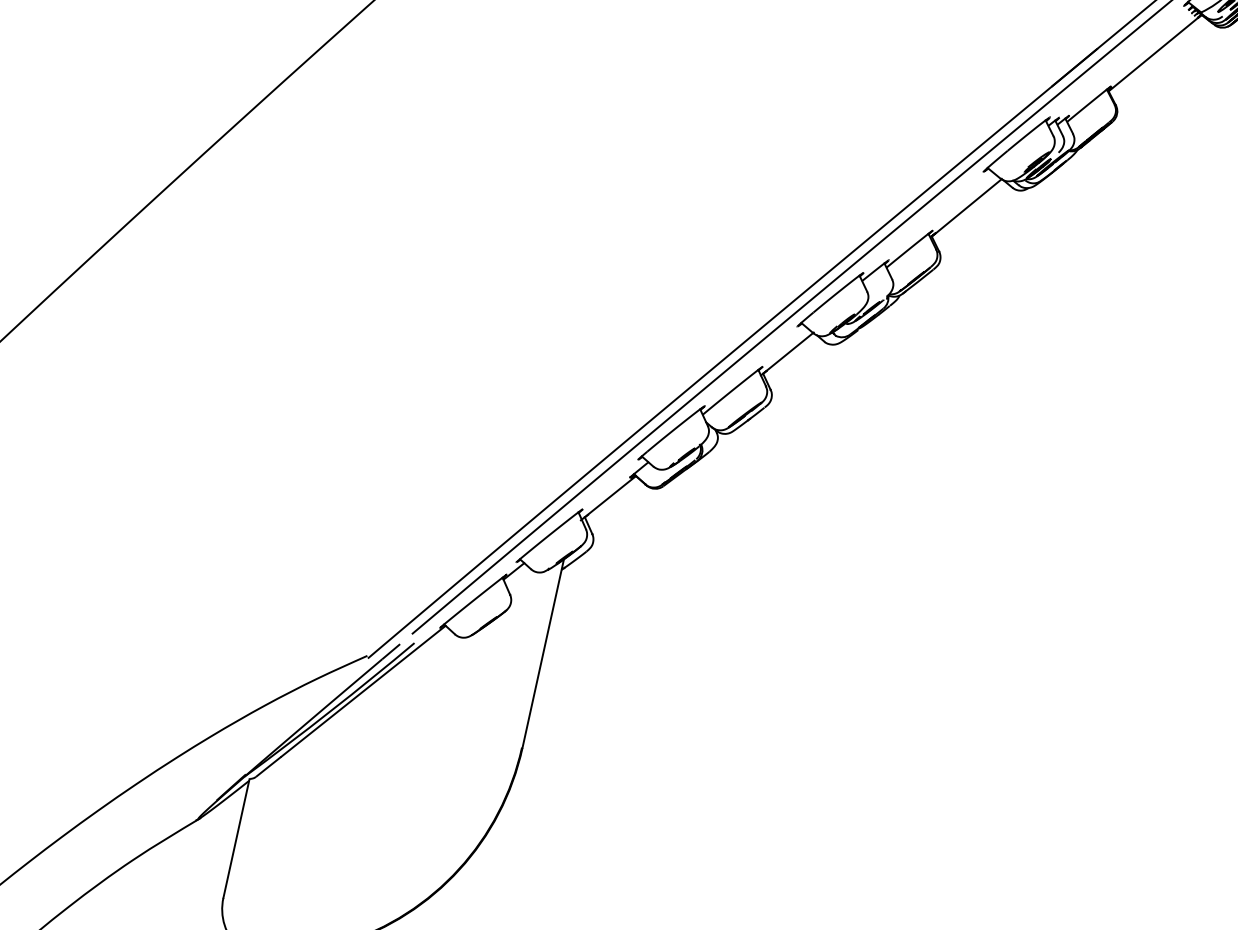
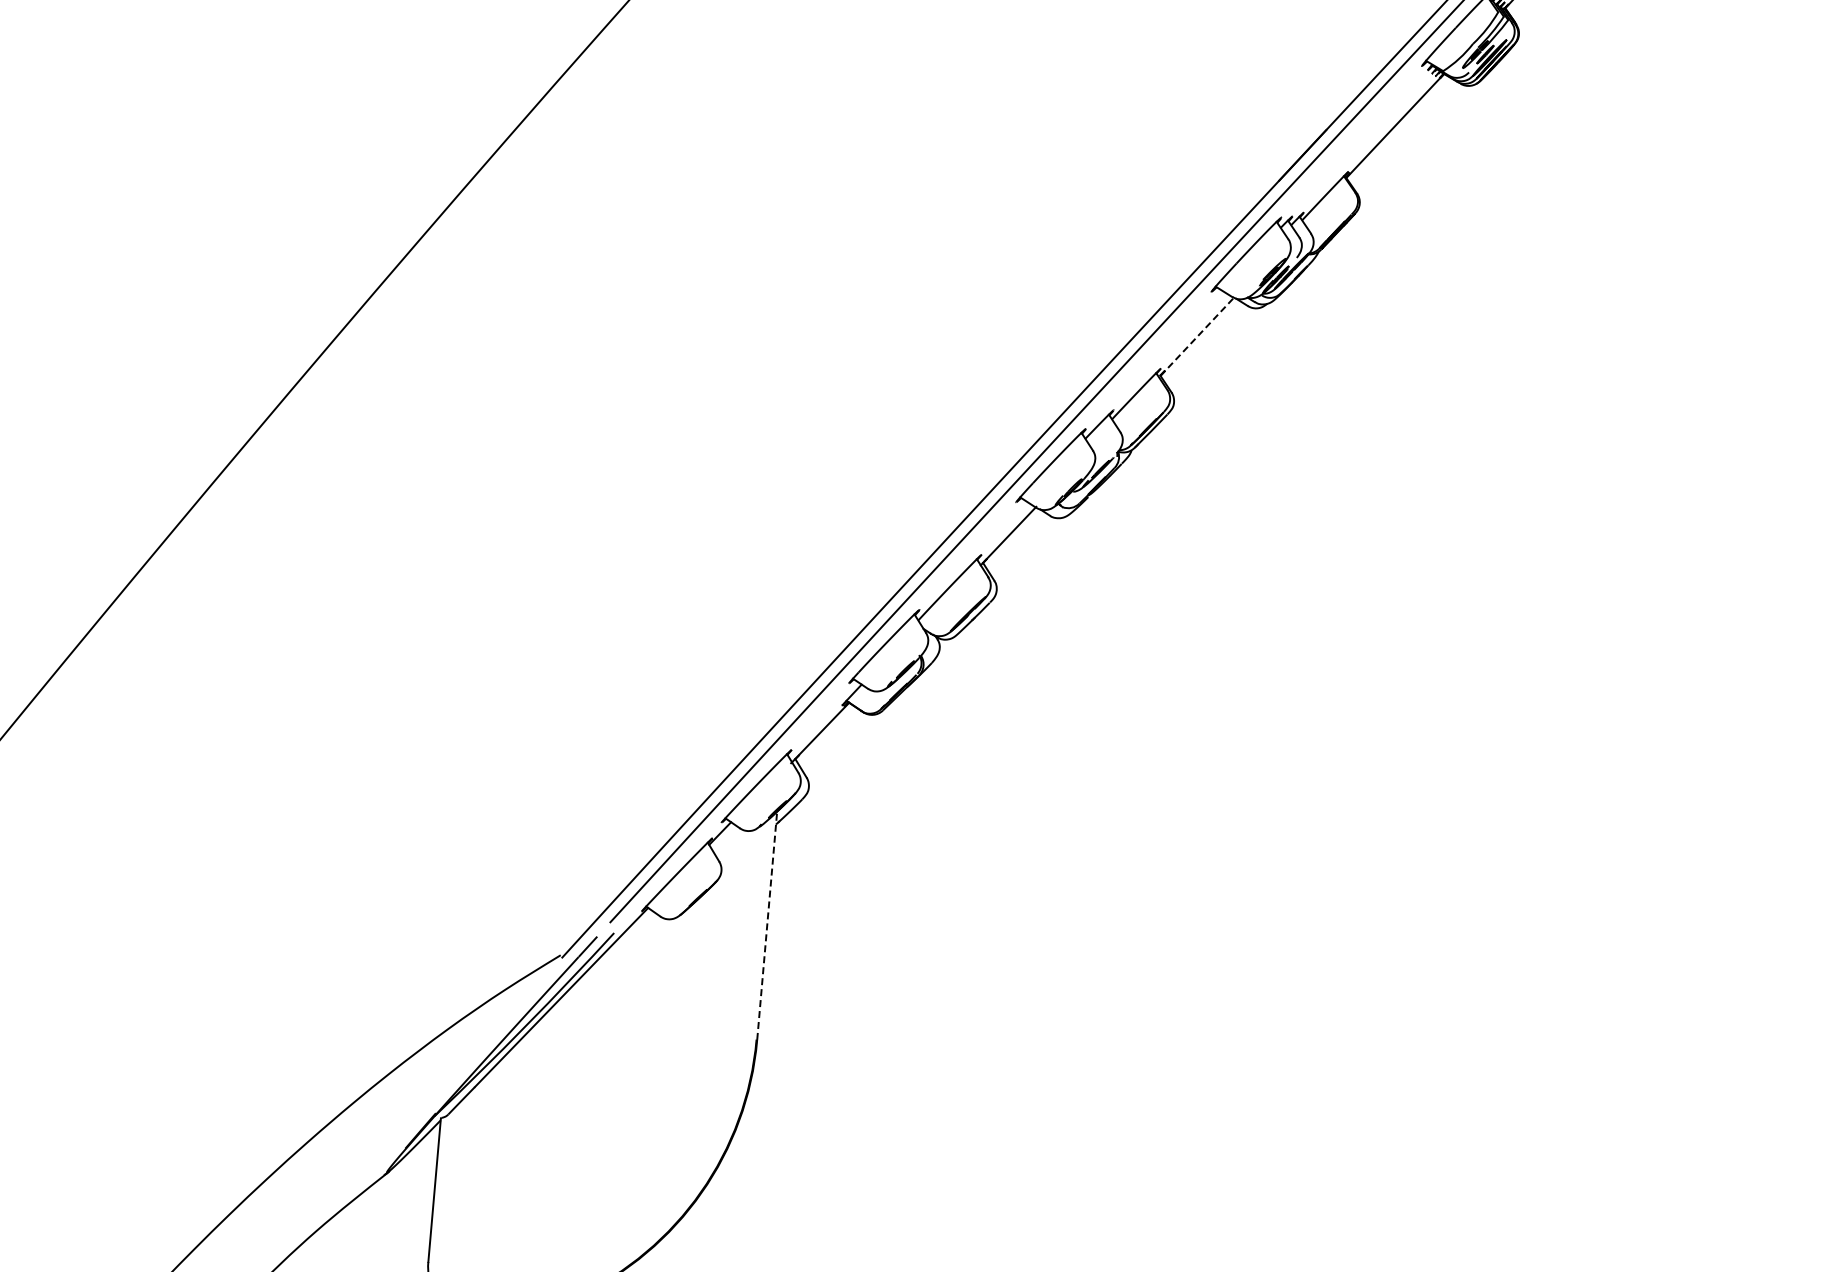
line: (966, 207) -> (1197, 336), solid -> dashed
line: (543, 653) -> (767, 925), solid -> dashed

